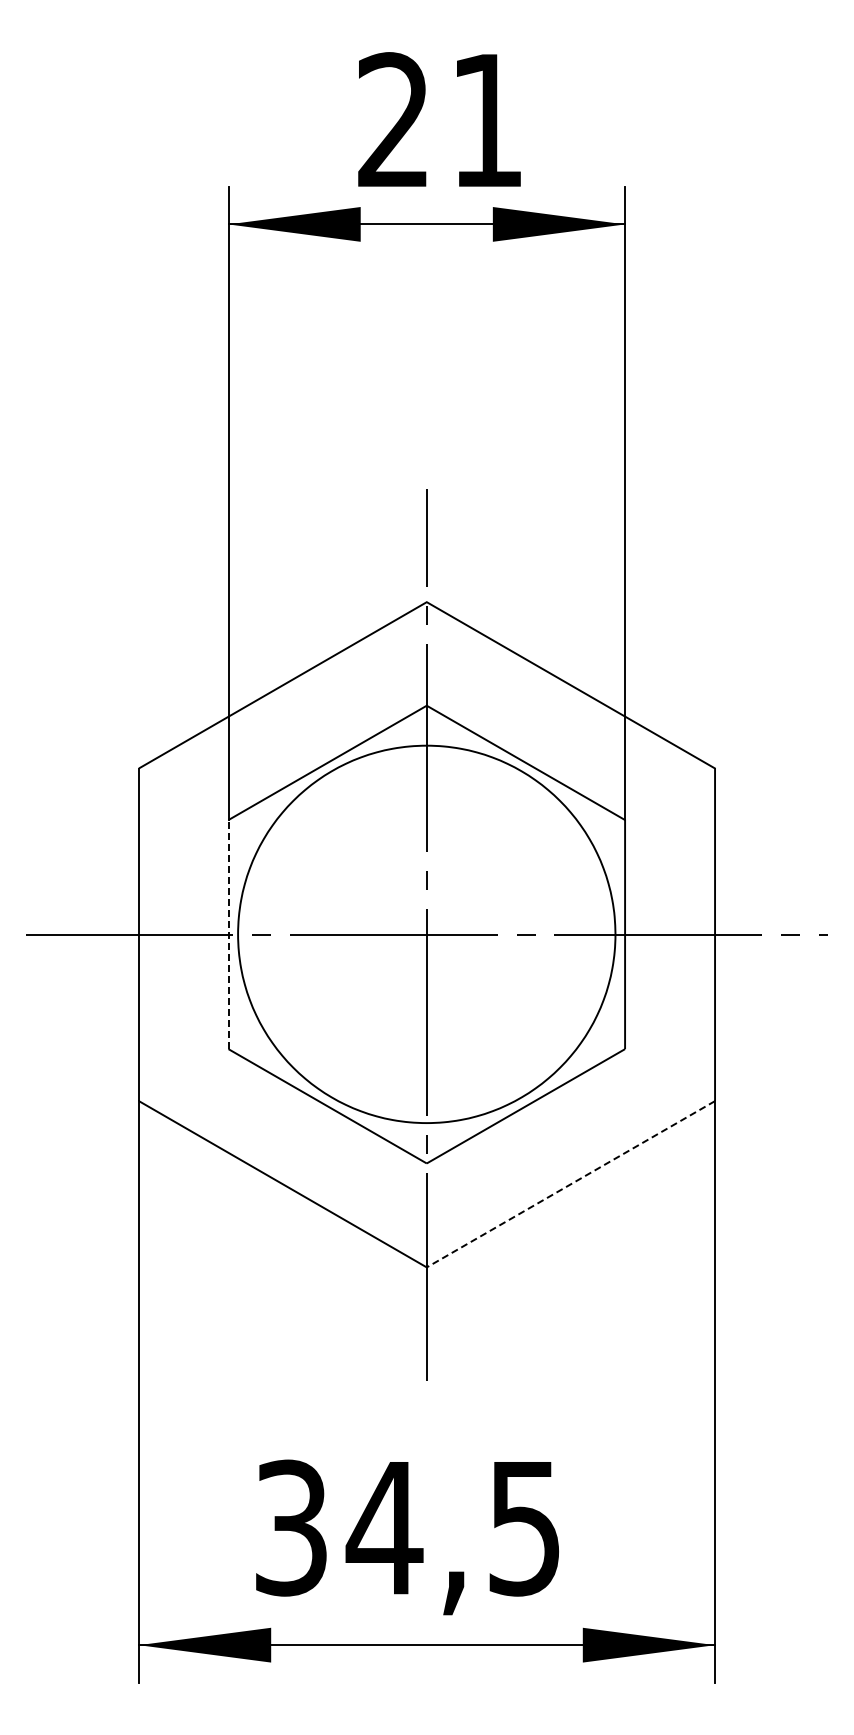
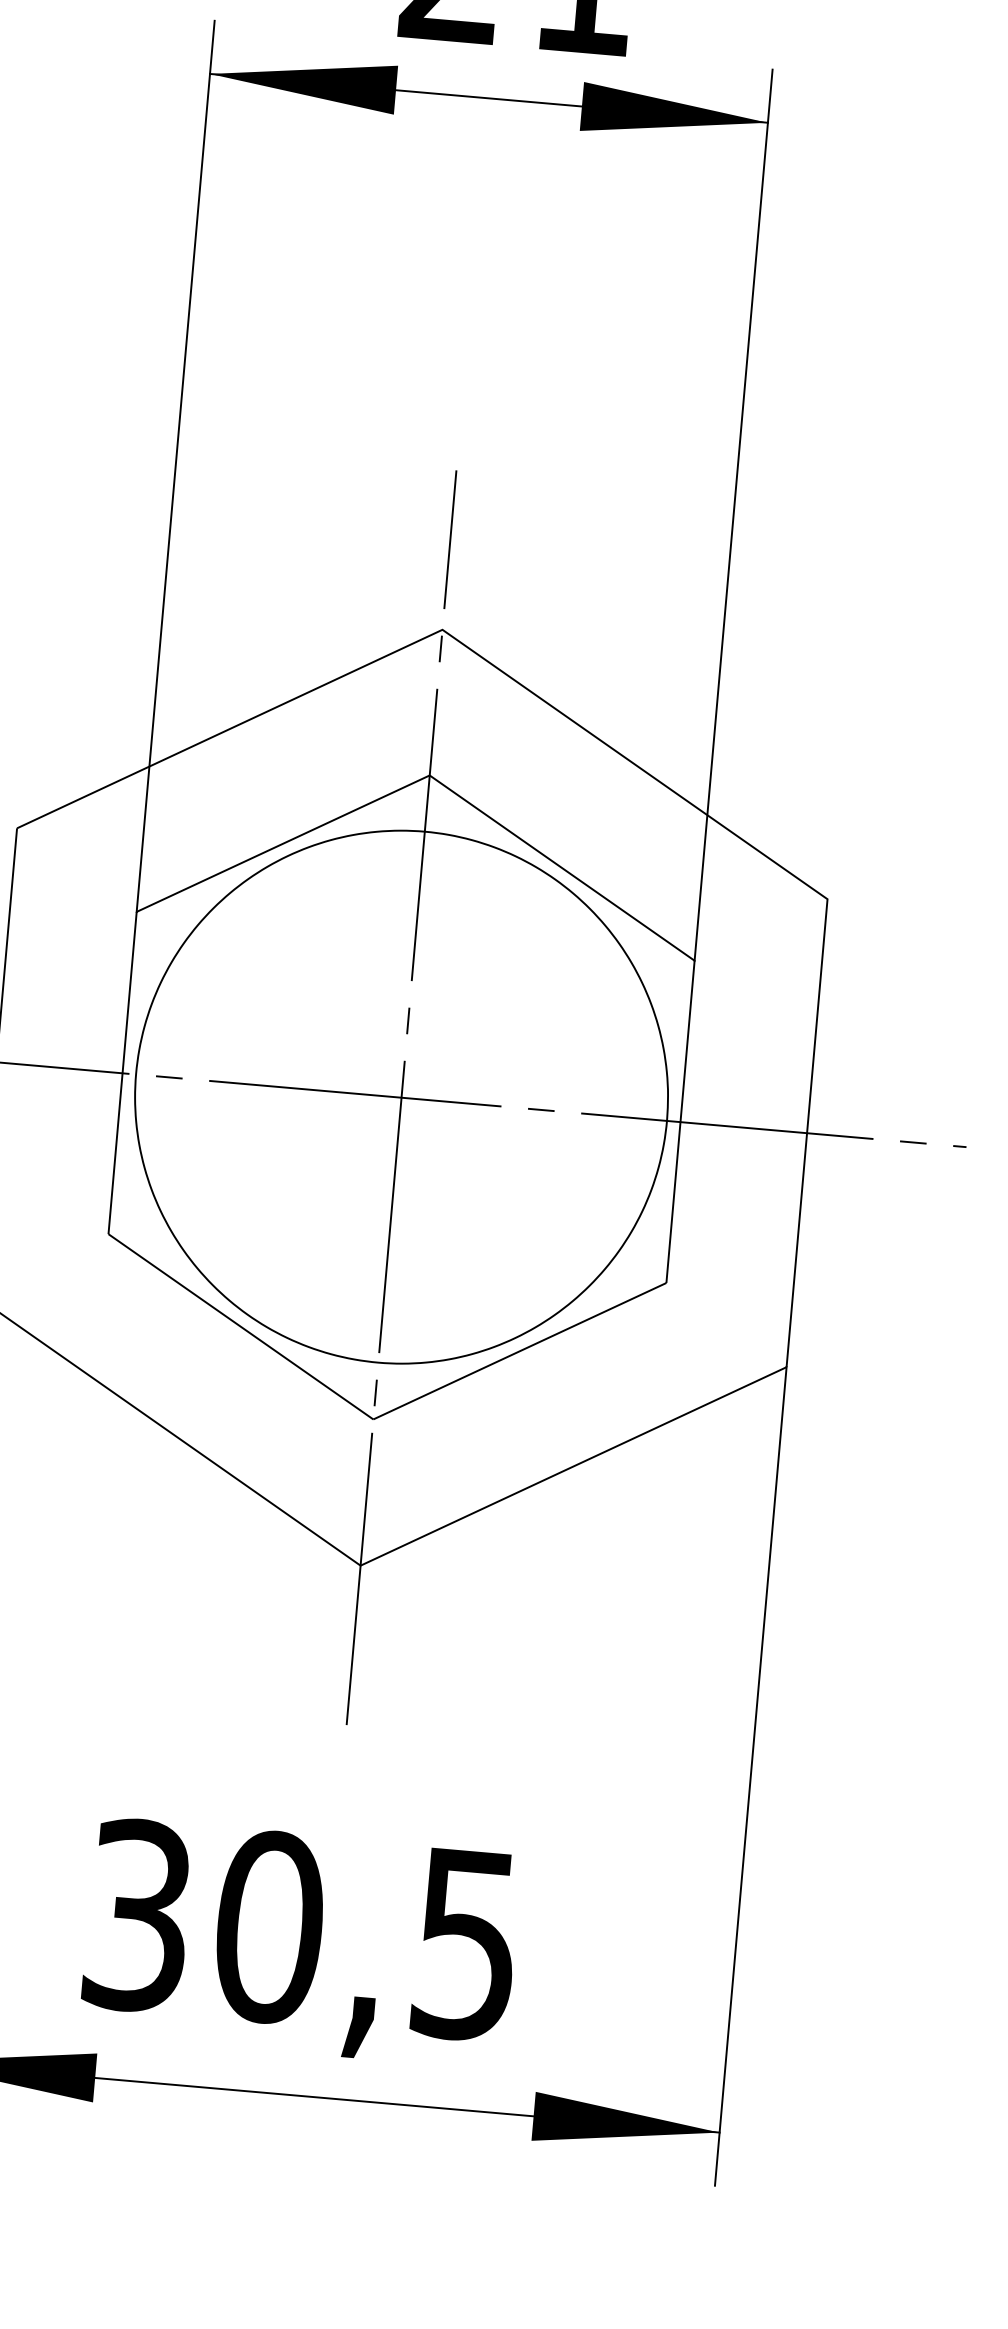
line: (228, 934) -> (122, 1072), dashed -> solid
line: (570, 1184) -> (572, 1466), dashed -> solid
text: (384, 1527) -> (269, 1926), 34,5 -> 30,5

